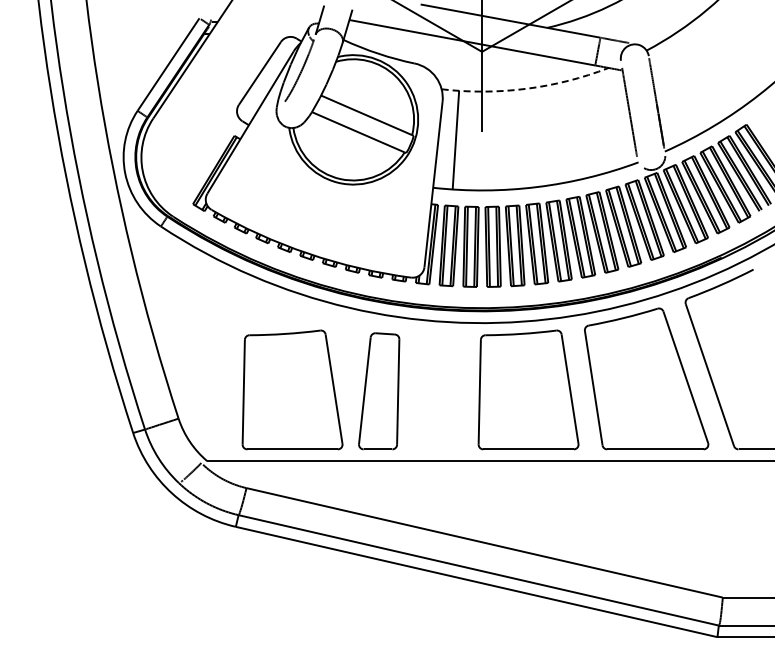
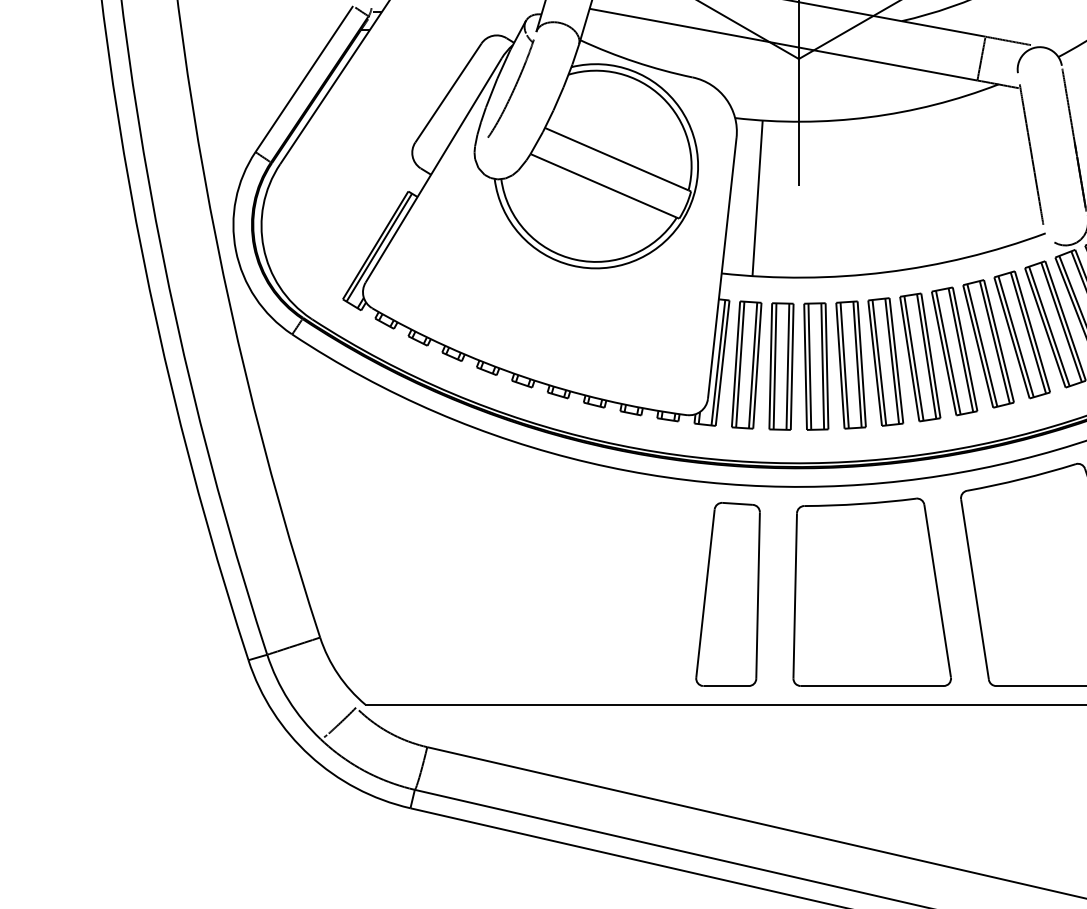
arc: (526, 88) -> (868, 116), dashed -> solid
part: (292, 389) -> (499, 591), removed
part: (379, 391) -> (728, 594), moved

